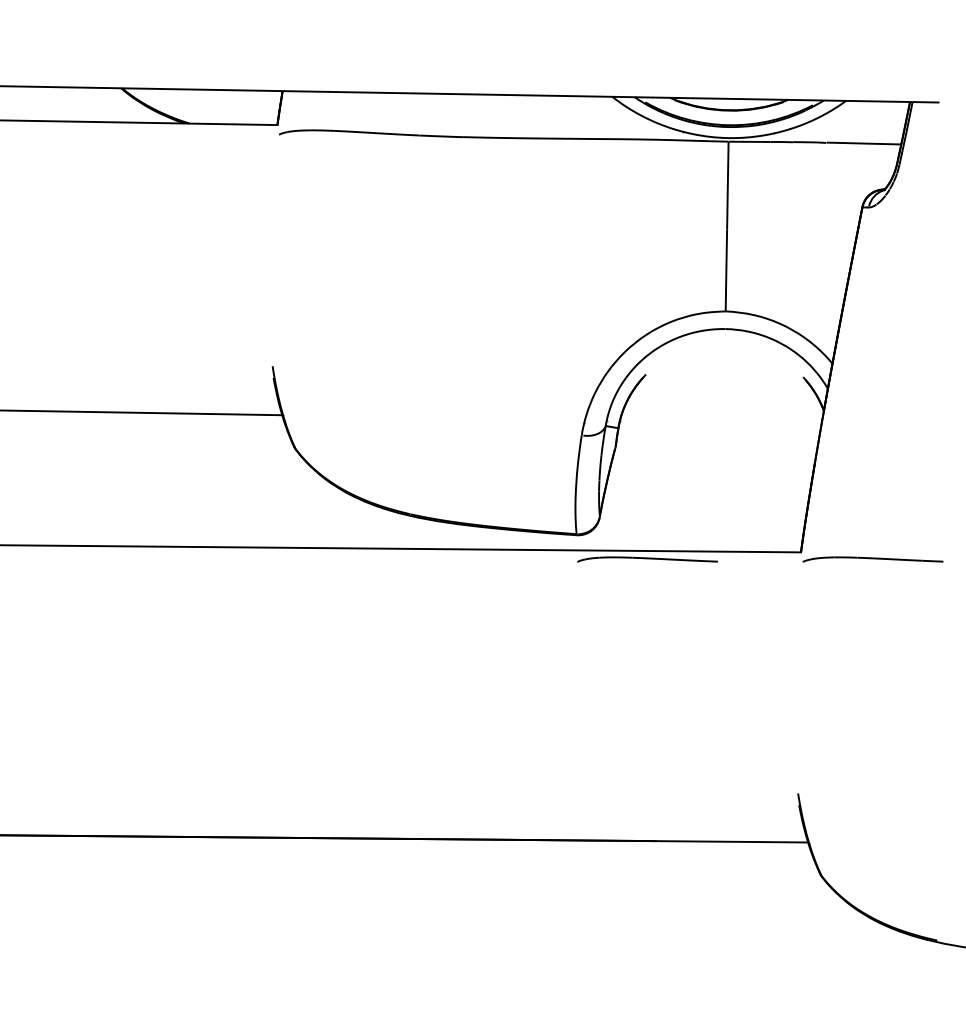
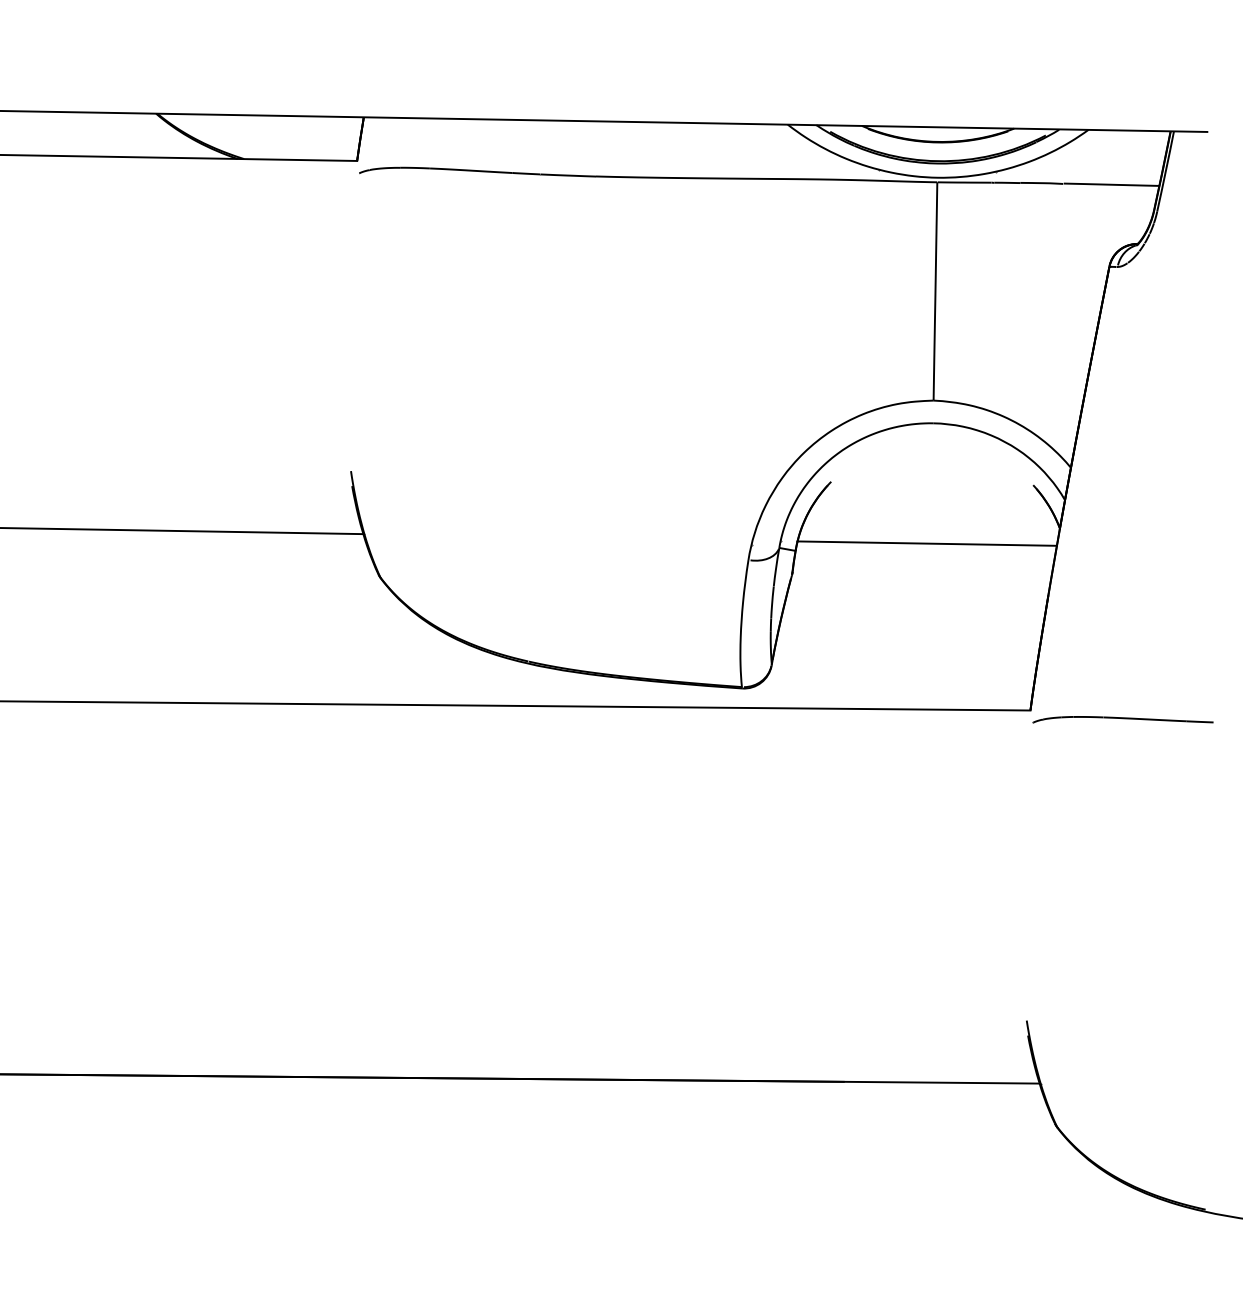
line: (720, 422) -> (926, 543), added
part: (647, 559) -> (832, 719), removed

